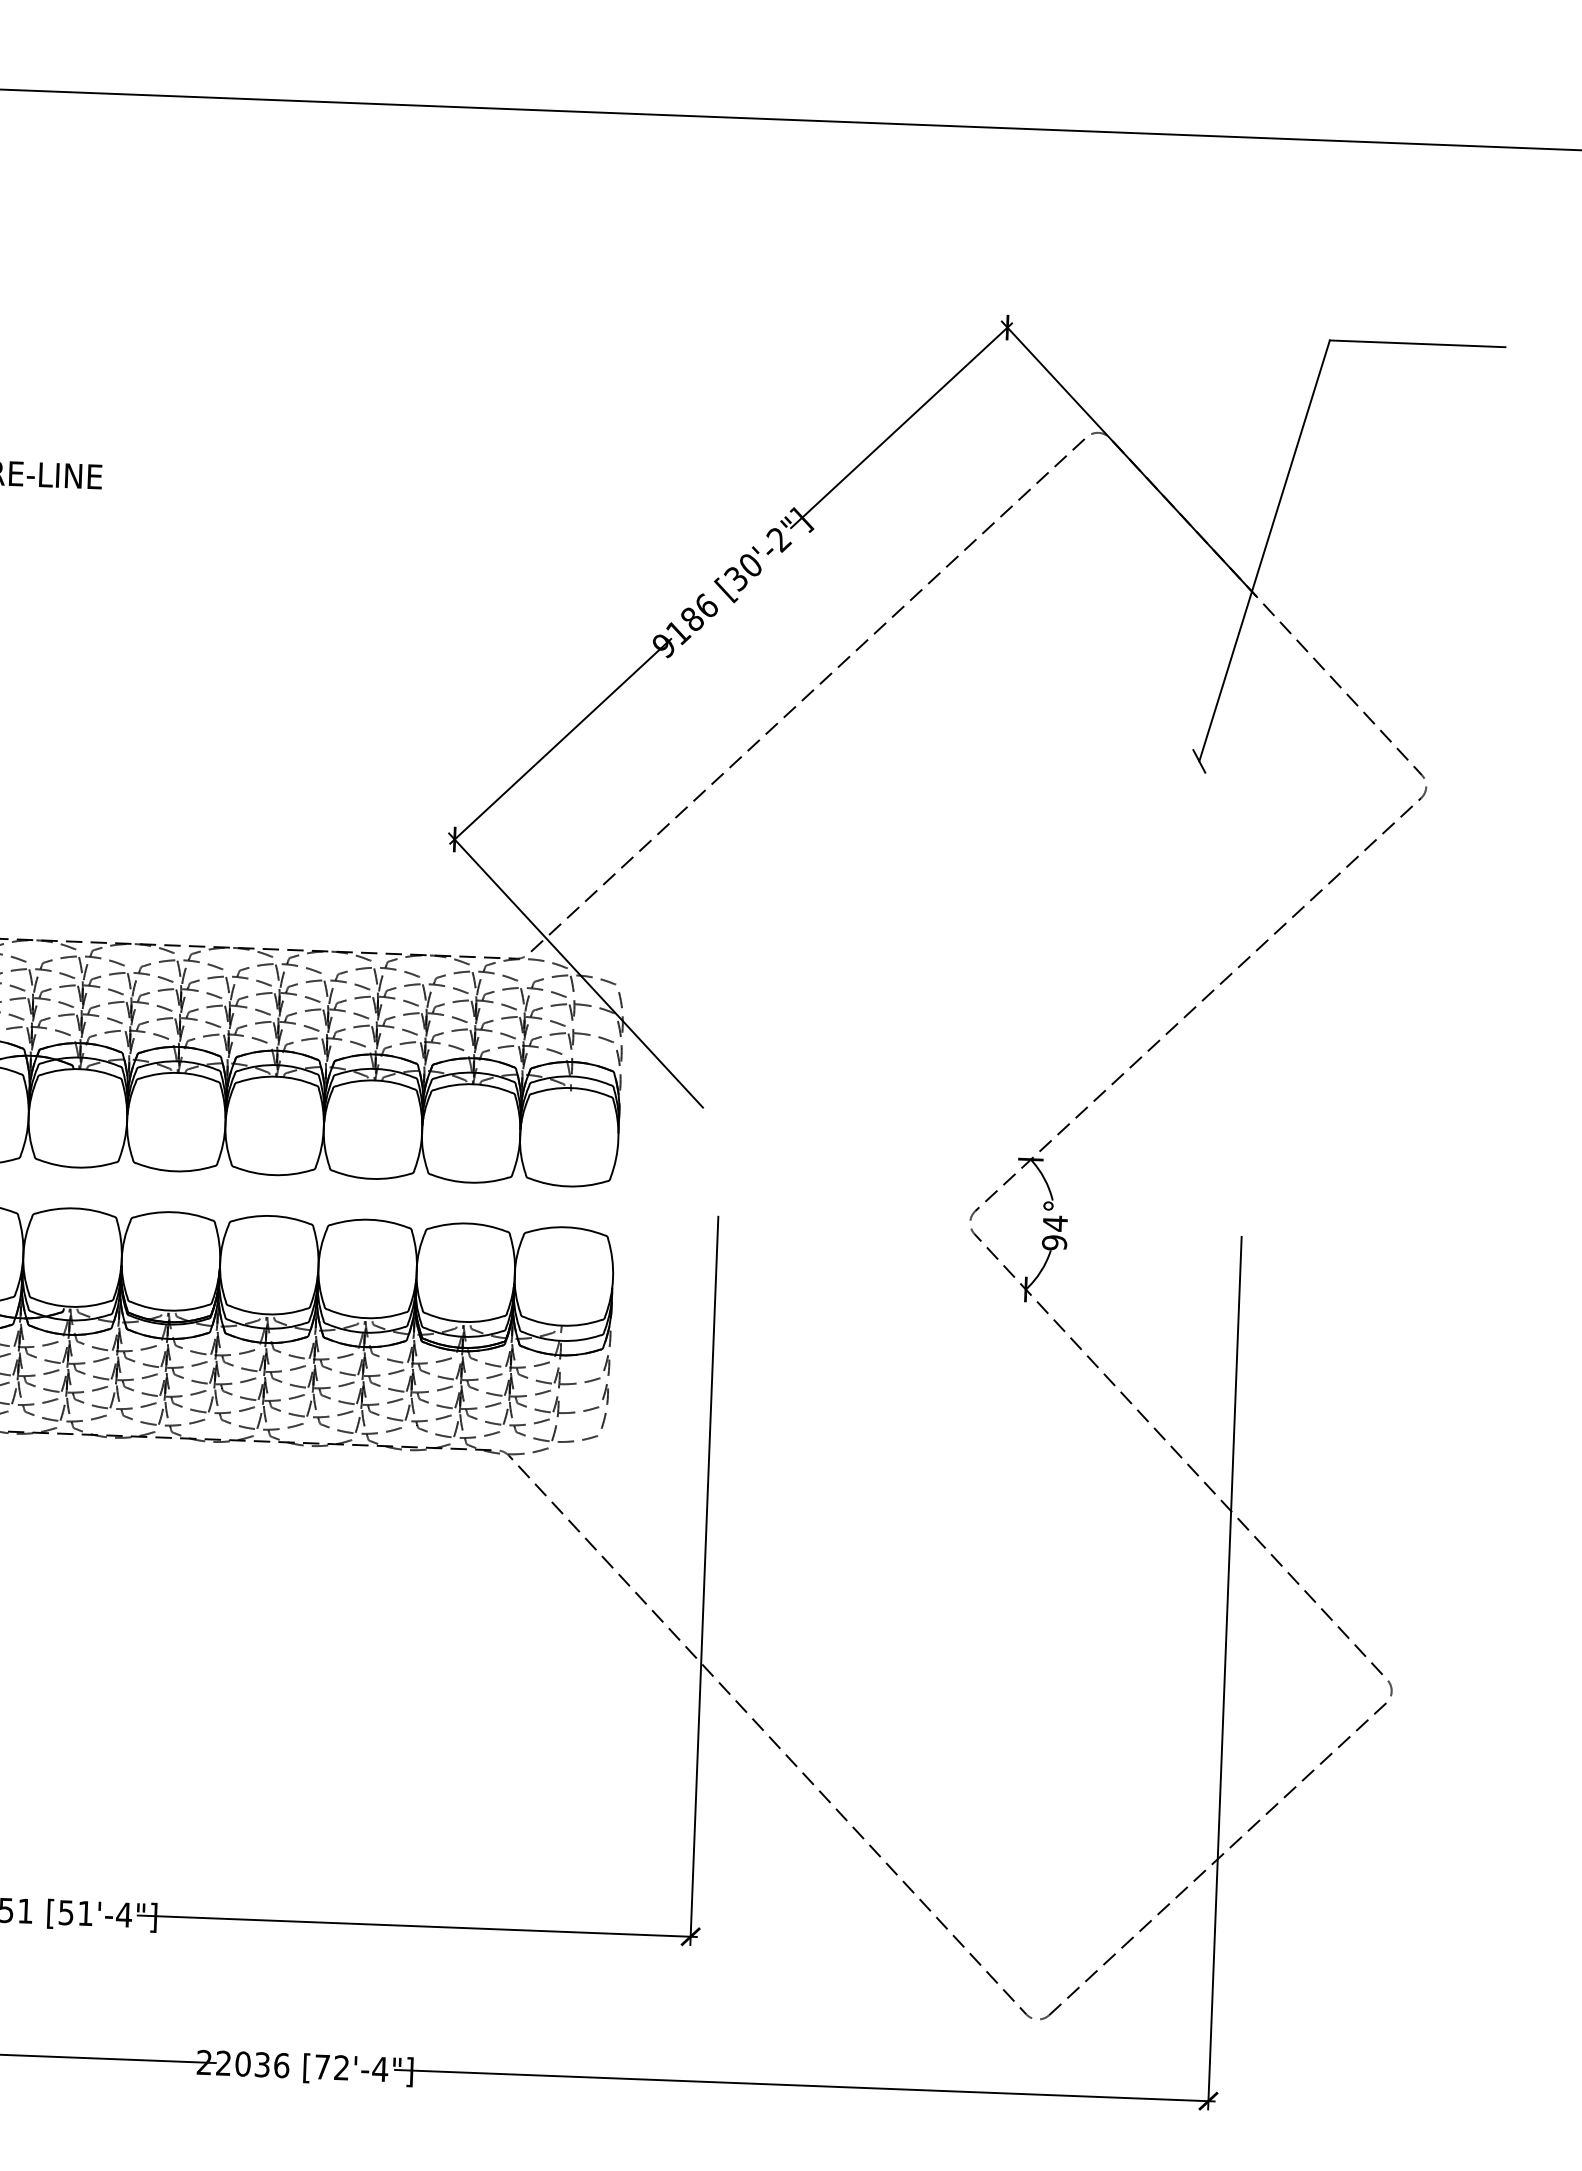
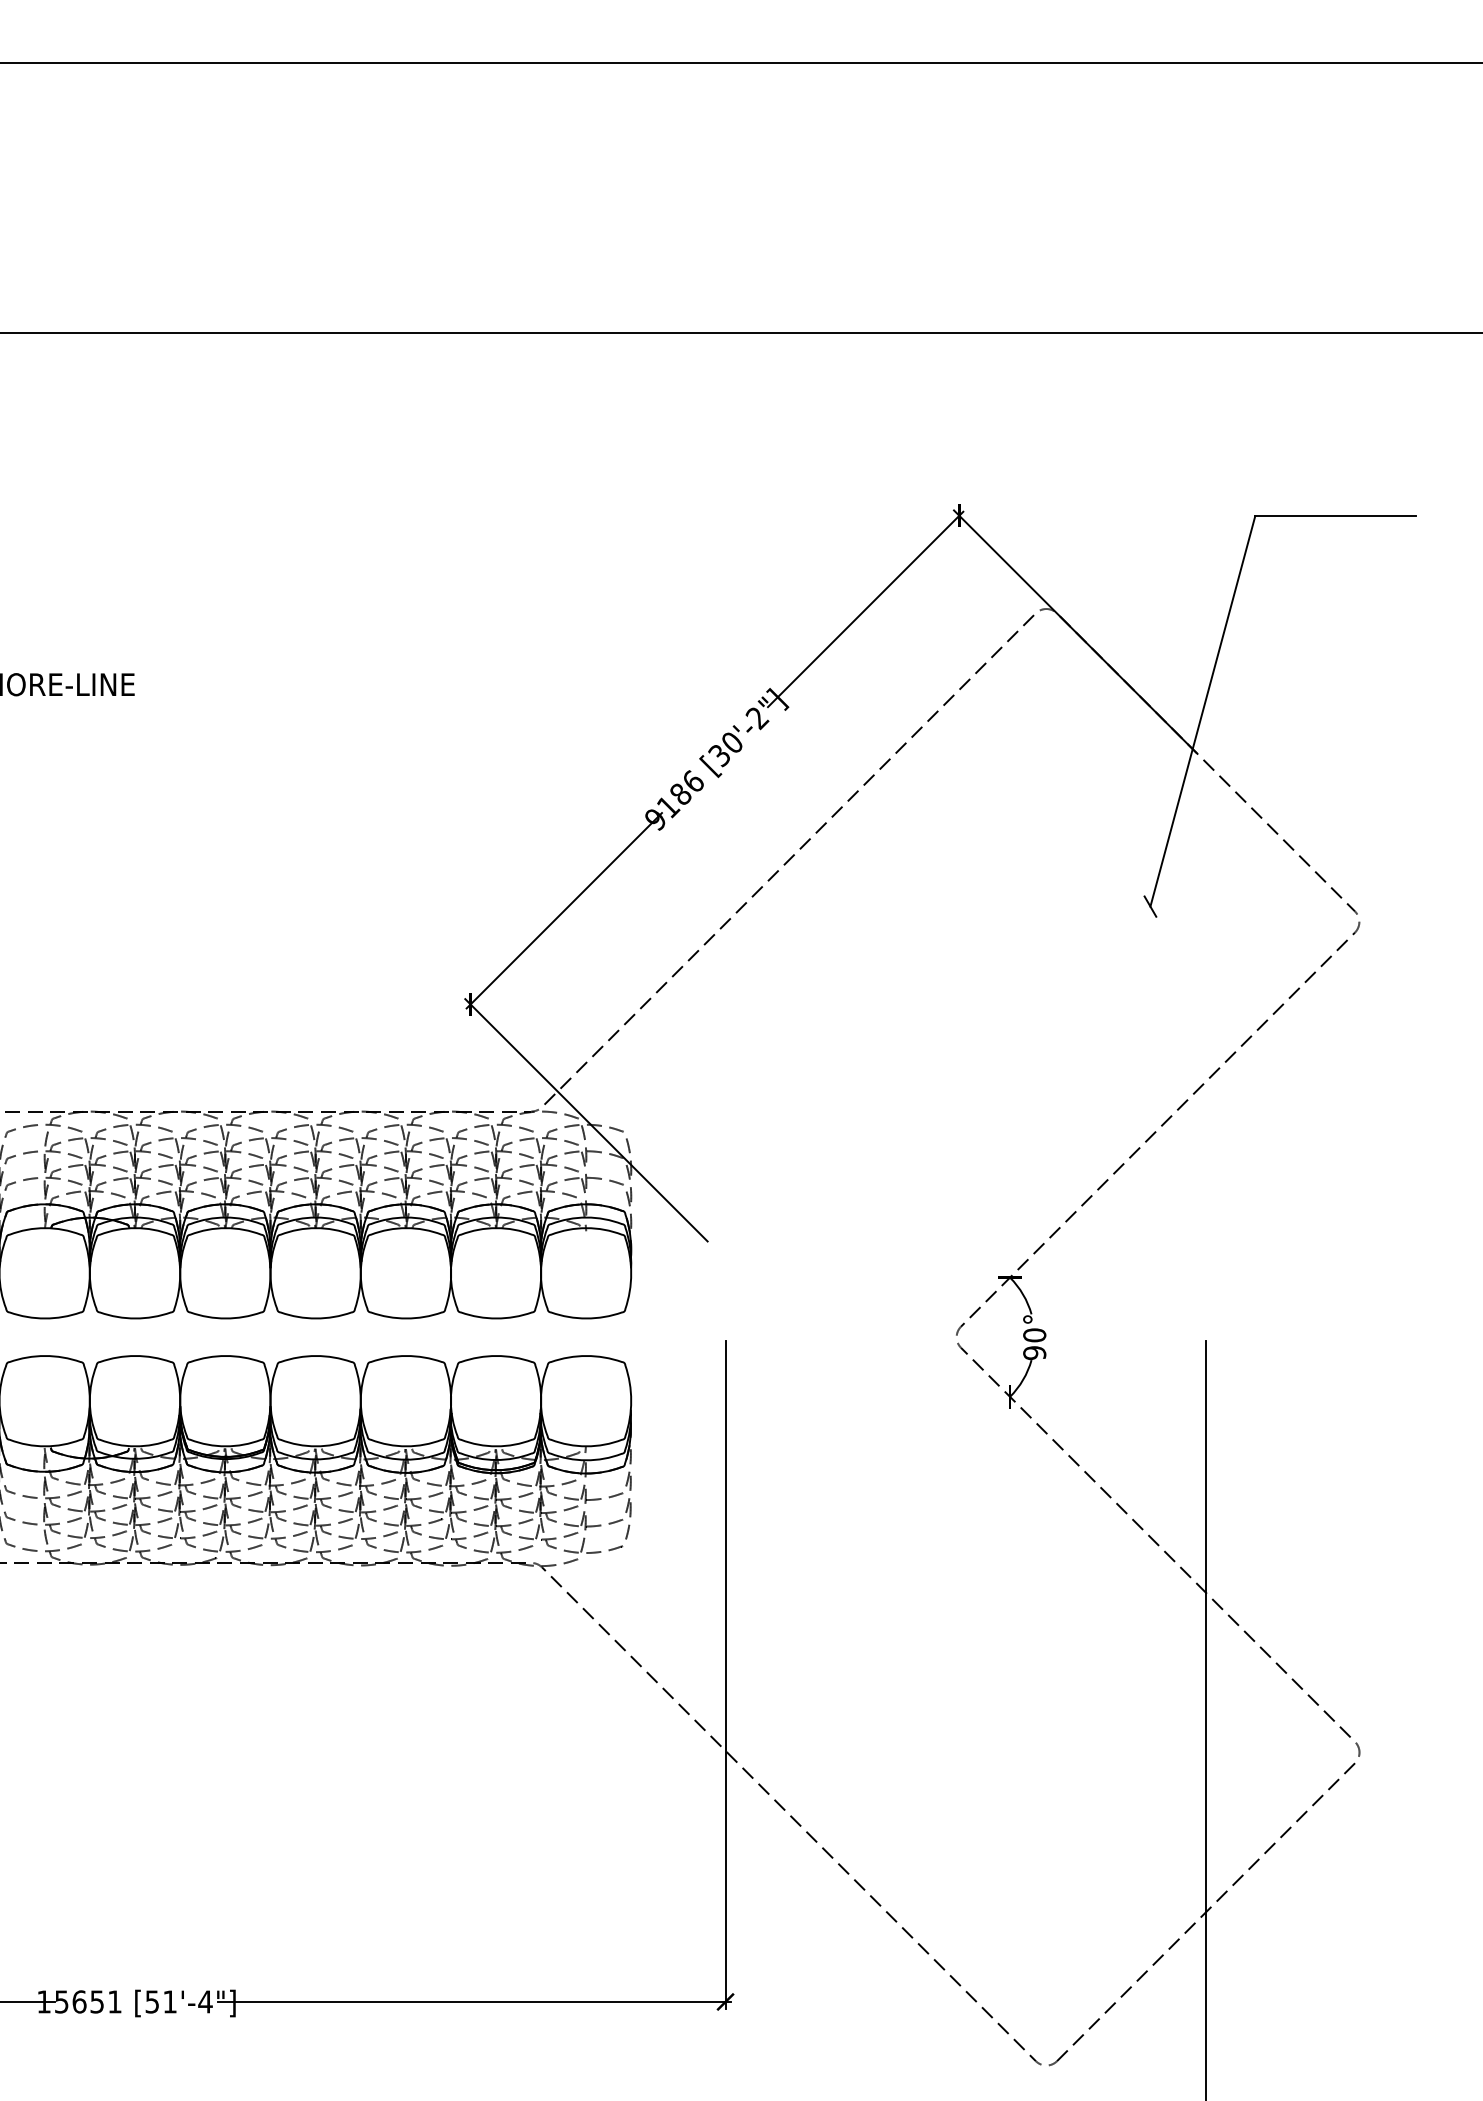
text: (1055, 1223) -> (1034, 1335), 94° -> 90°

